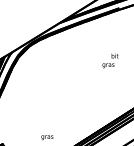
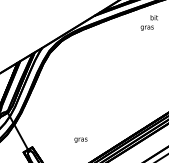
text: (109, 60) -> (148, 22), moved

